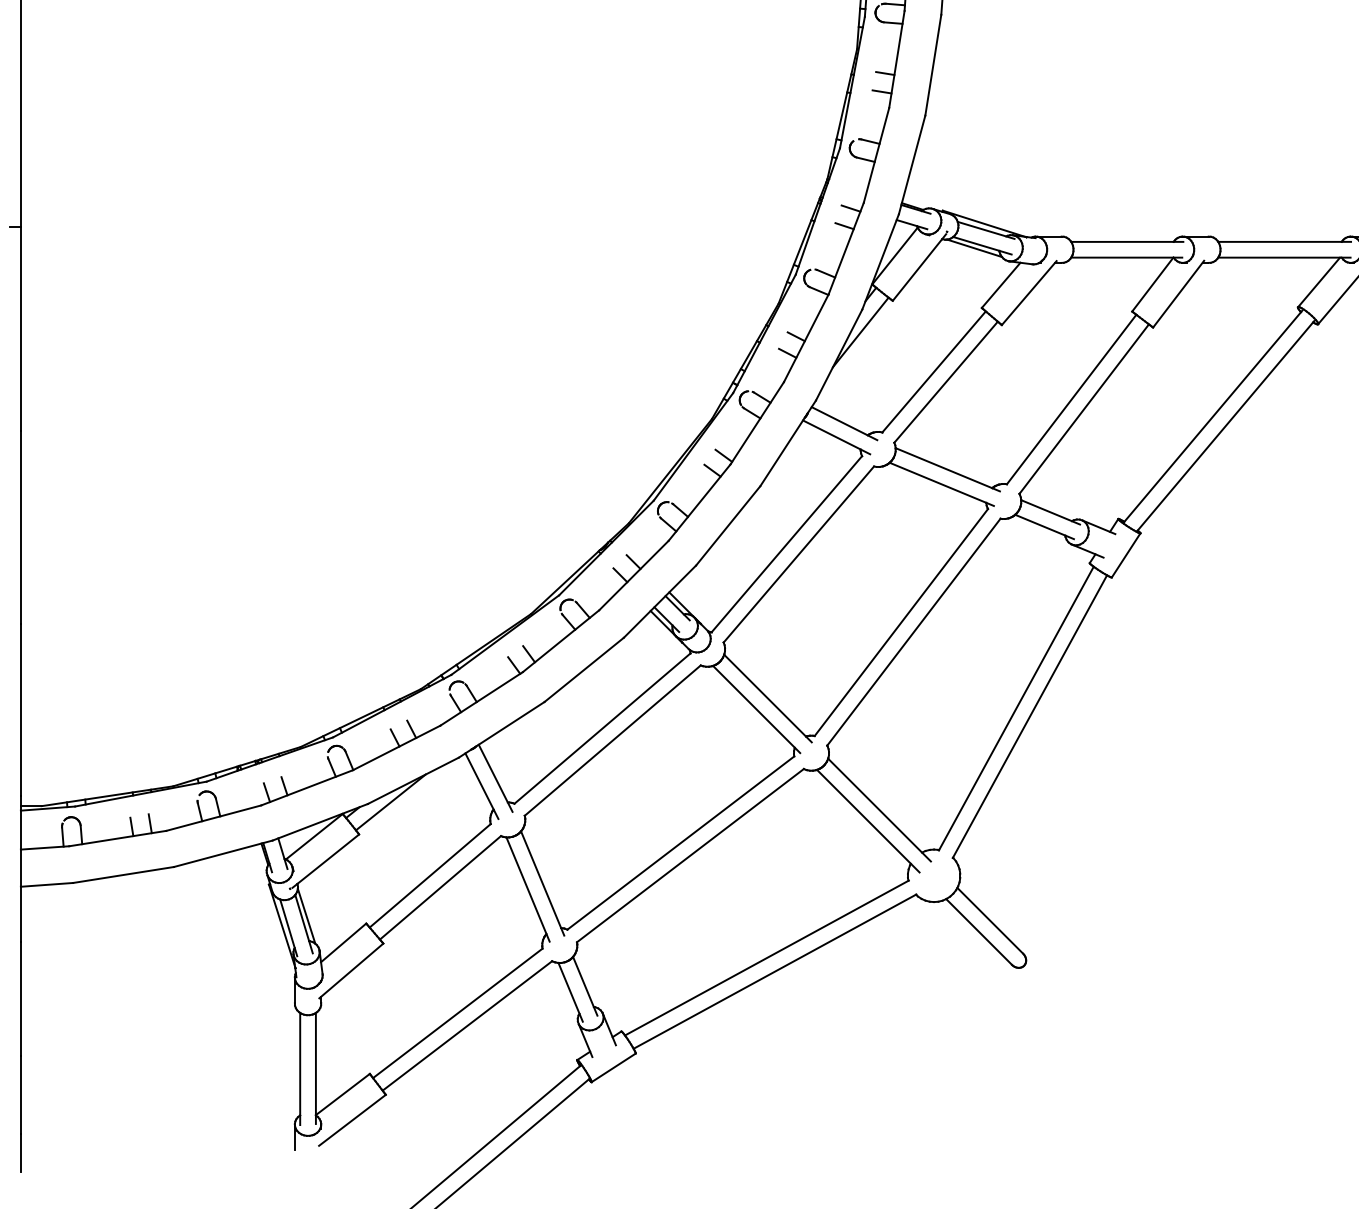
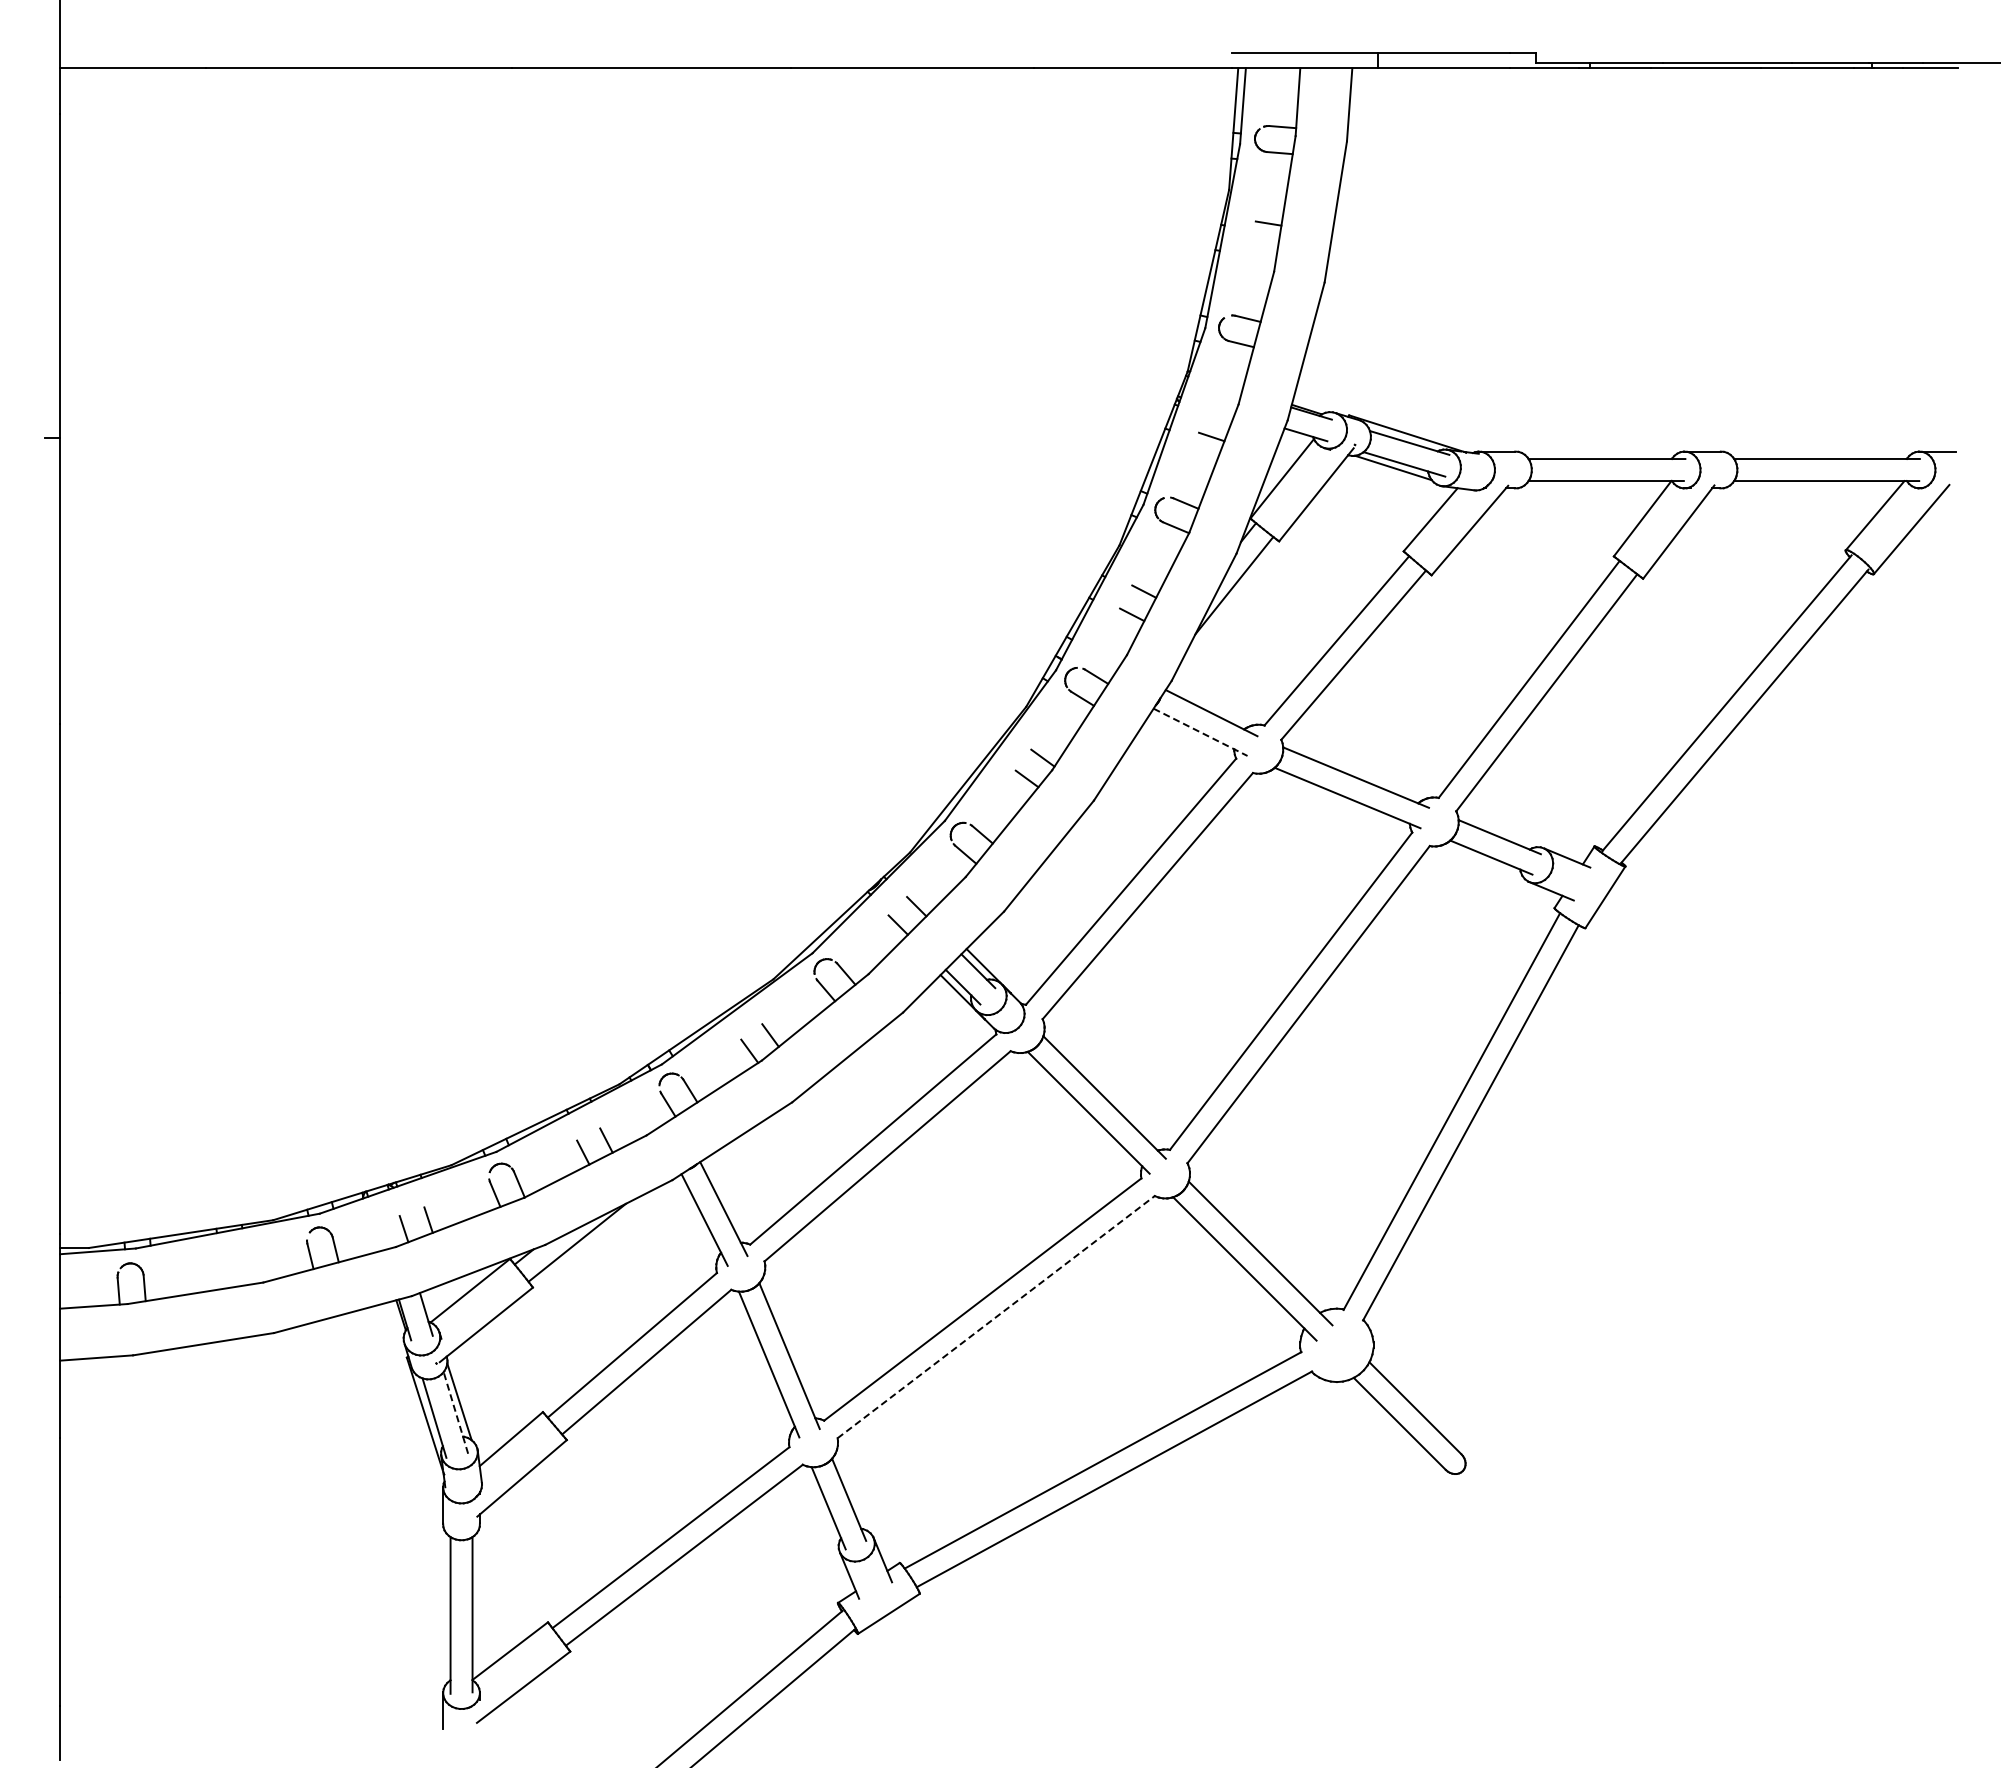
line: (881, 92) -> (1263, 249), removed
line: (850, 208) -> (1220, 412), removed
line: (836, 437) -> (1200, 732), solid -> dashed
line: (149, 823) -> (240, 1272), removed
line: (132, 826) -> (215, 1276), removed
line: (690, 855) -> (996, 1317), solid -> dashed
line: (303, 923) -> (455, 1412), solid -> dashed

